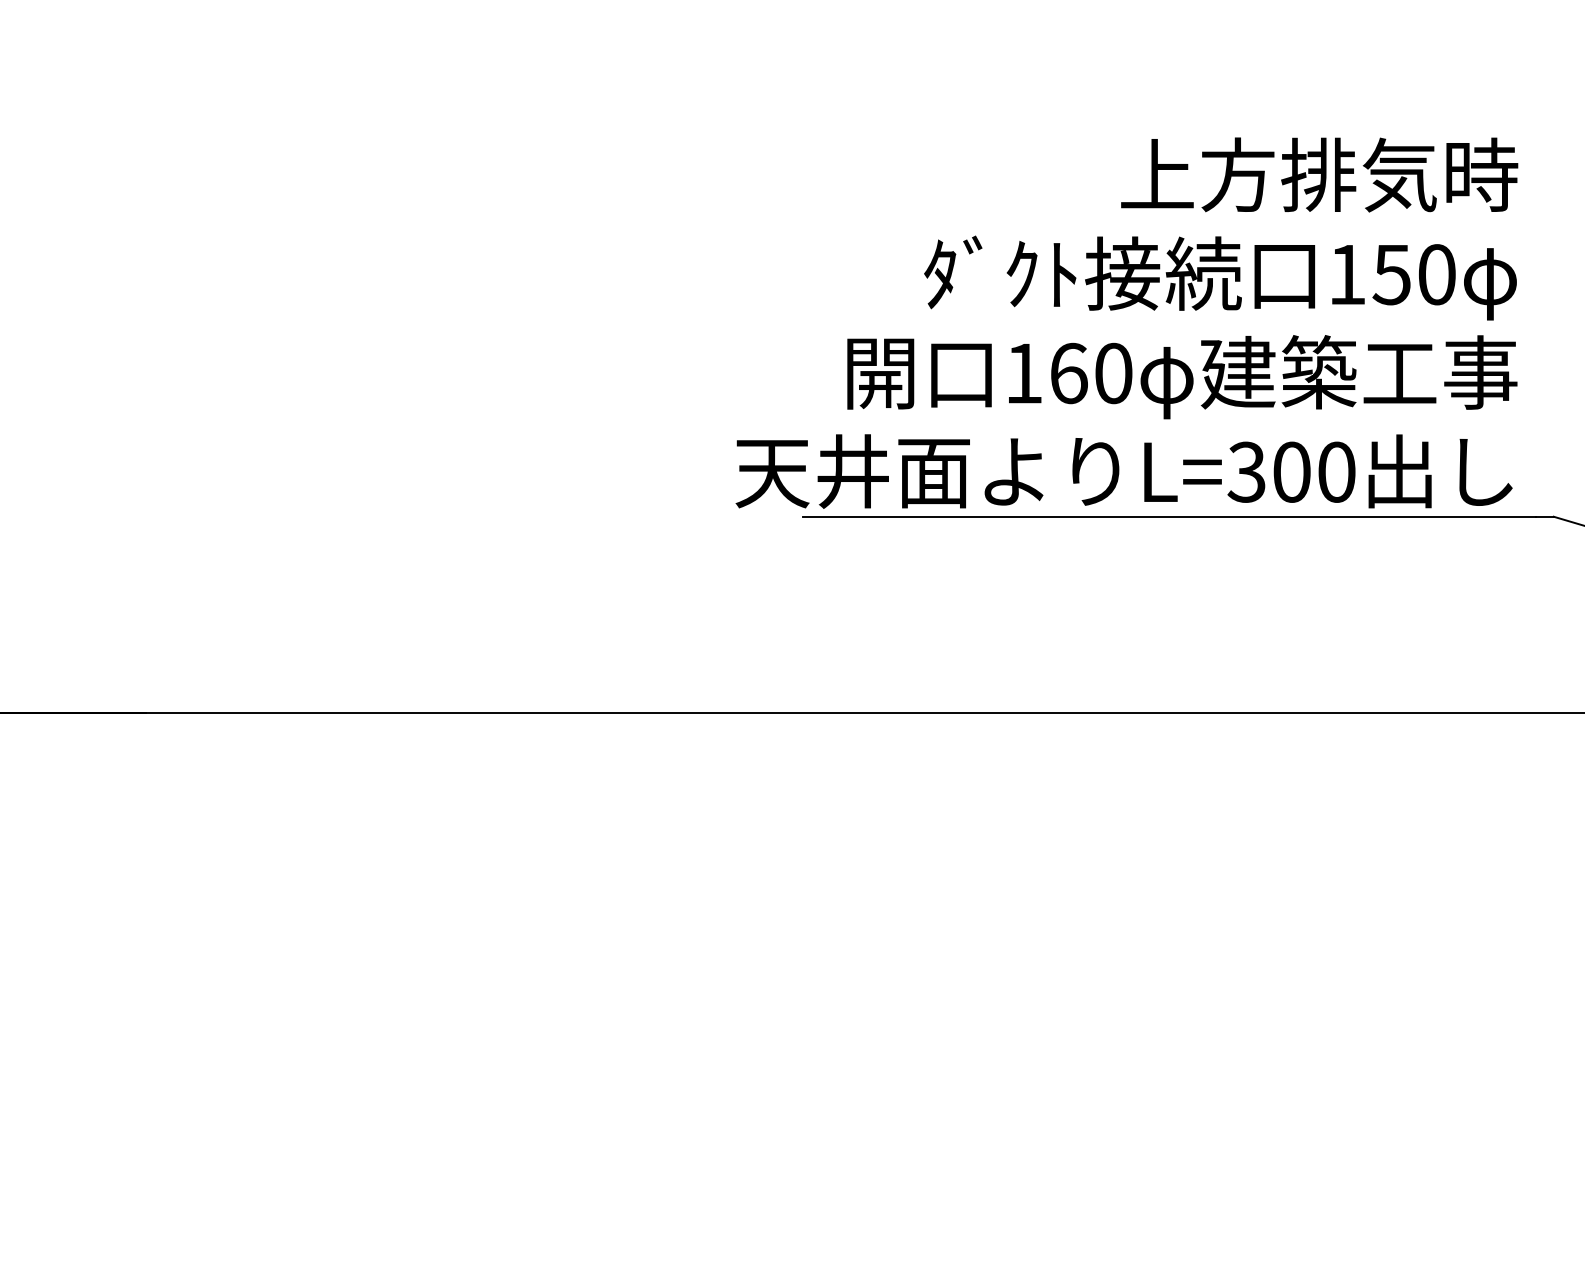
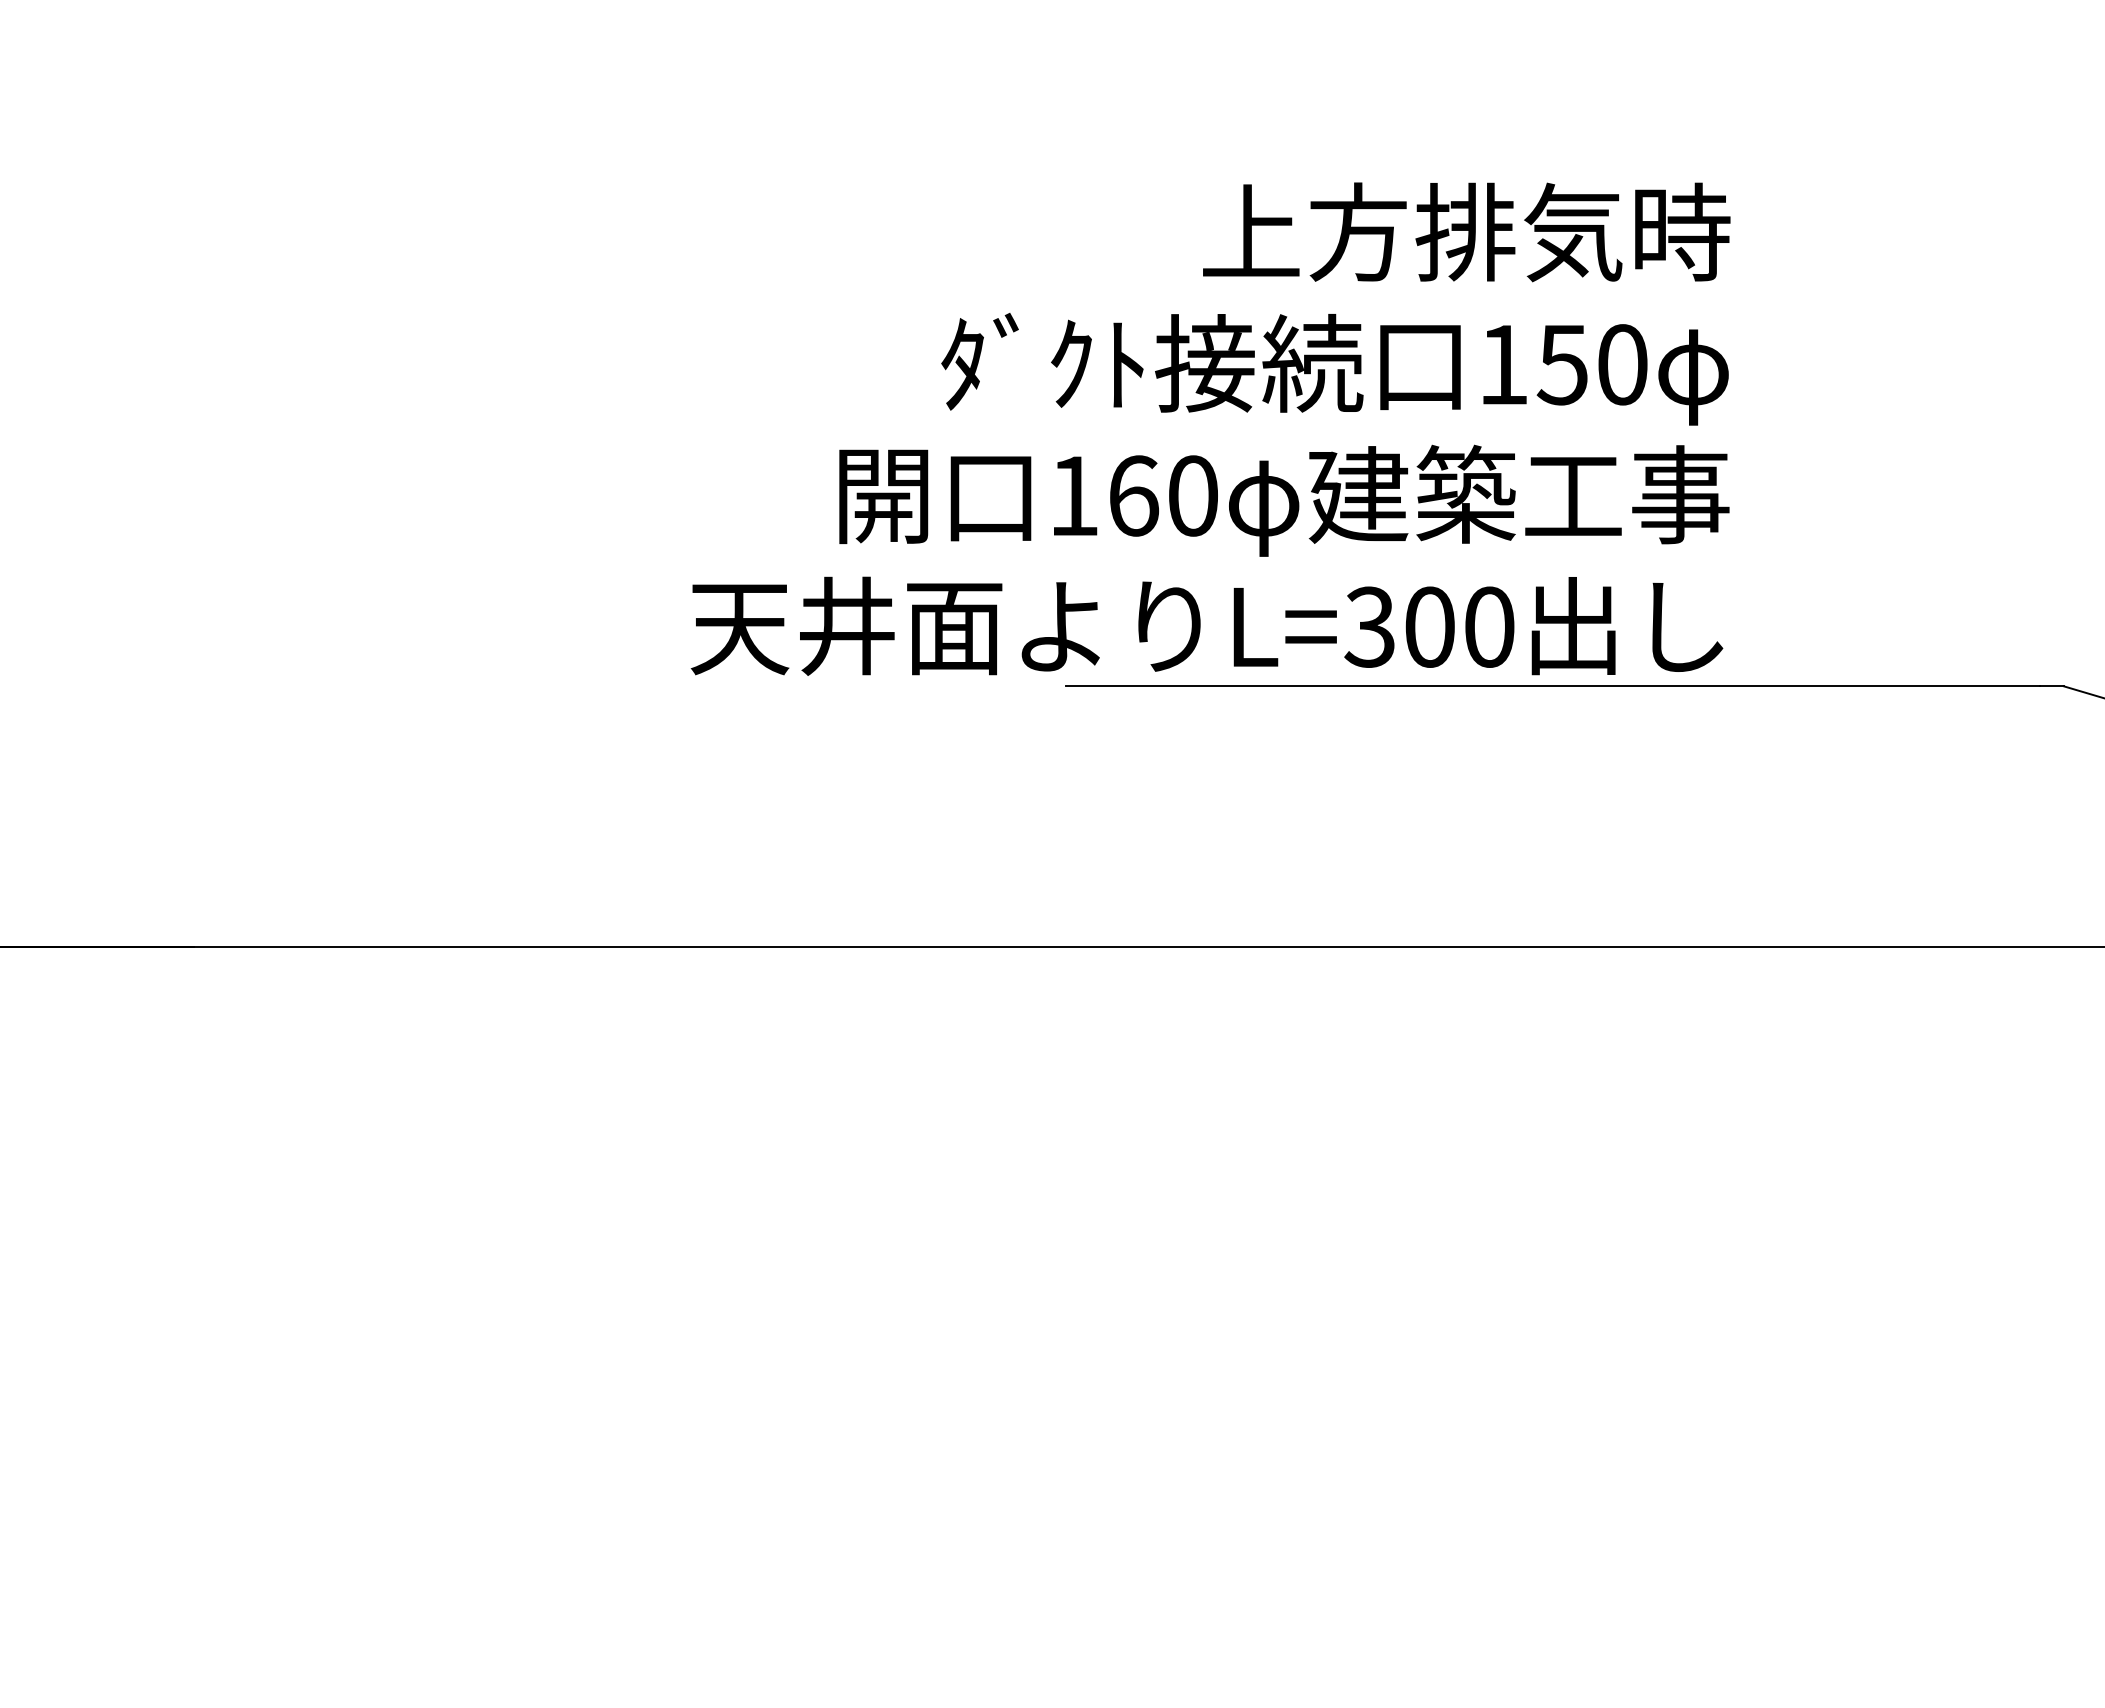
text: (1126, 322) -> (1210, 428), moved

